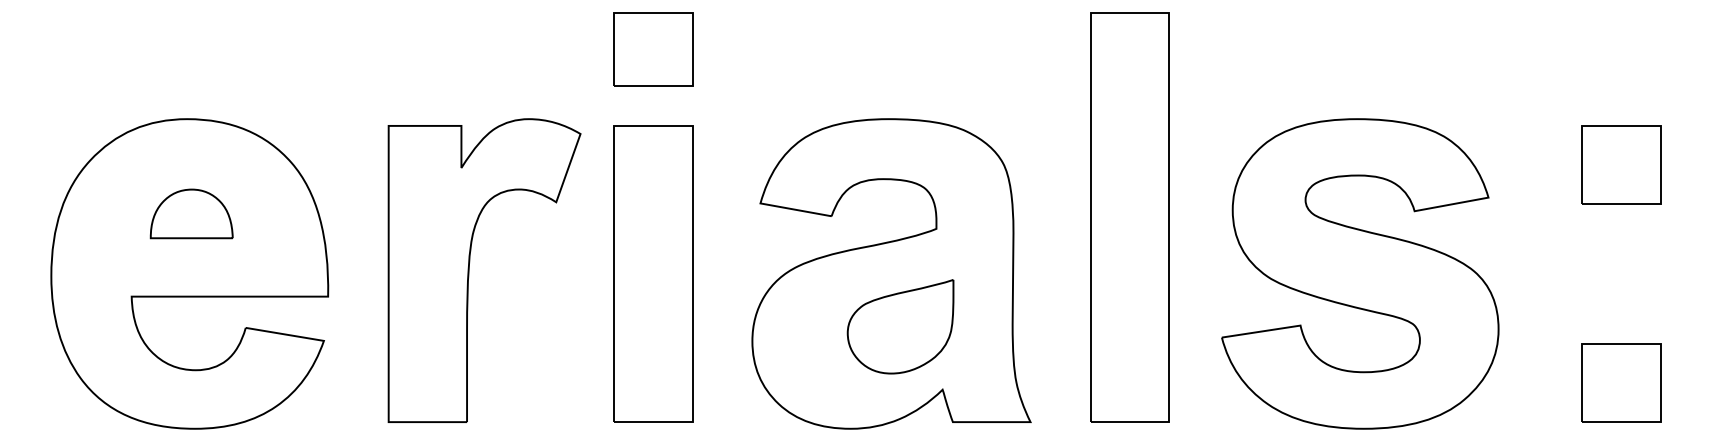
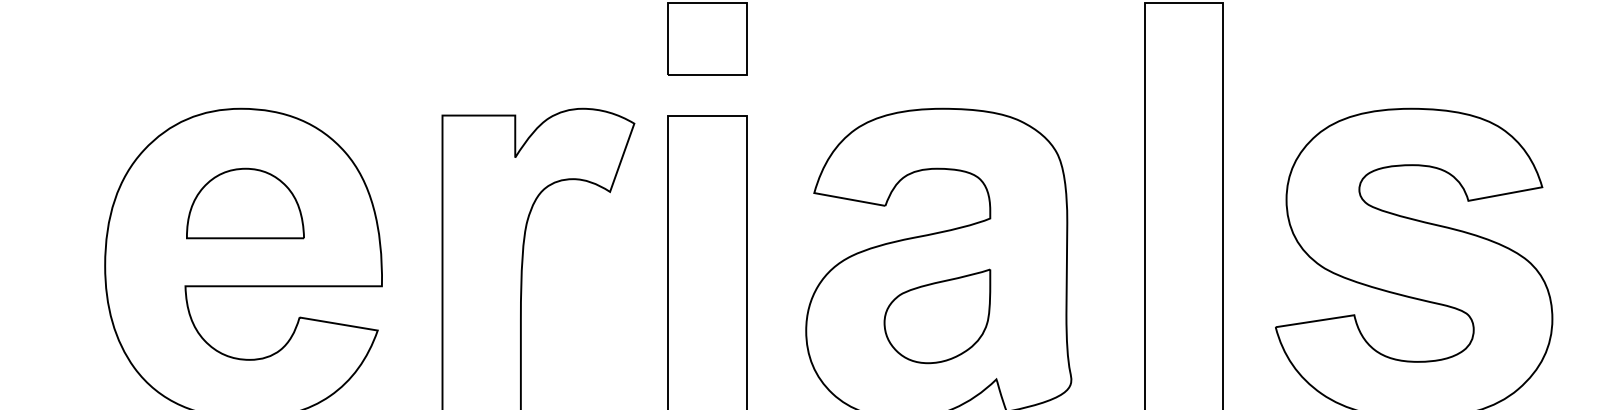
part: (191, 213) -> (245, 203), size x1.43
part: (900, 326) -> (937, 316), moved

